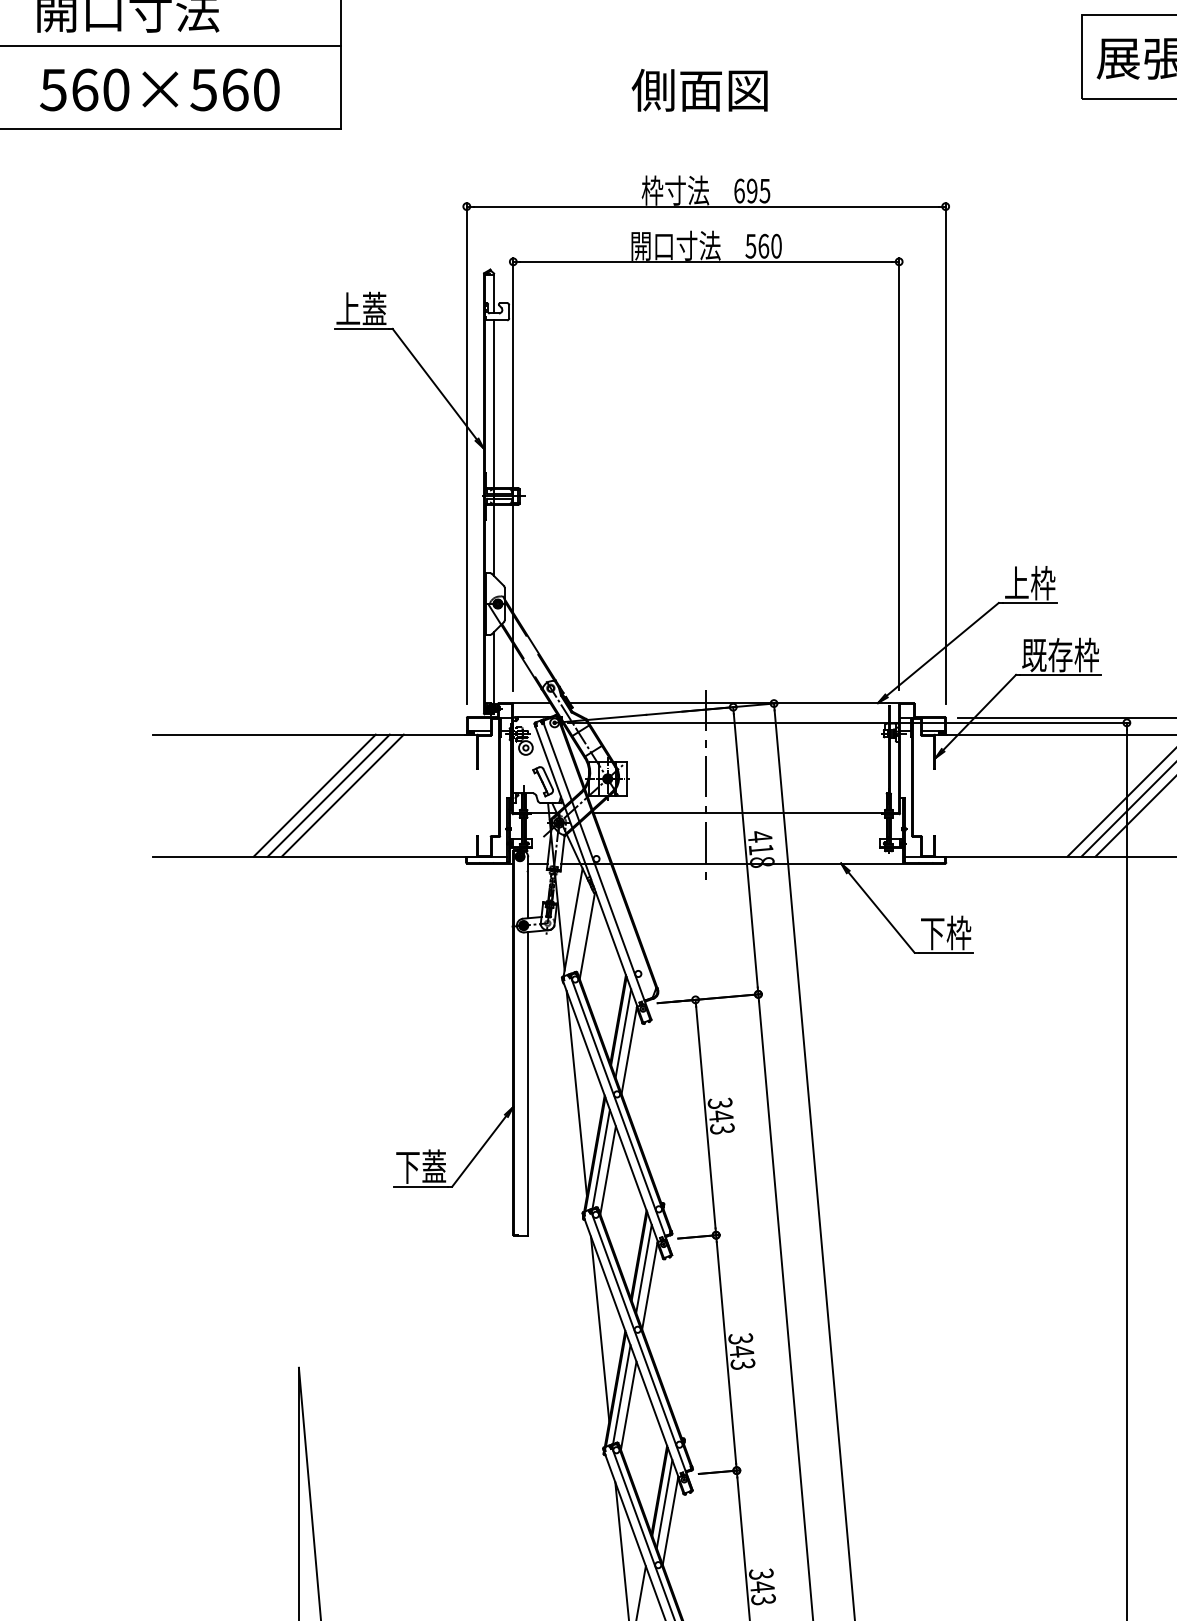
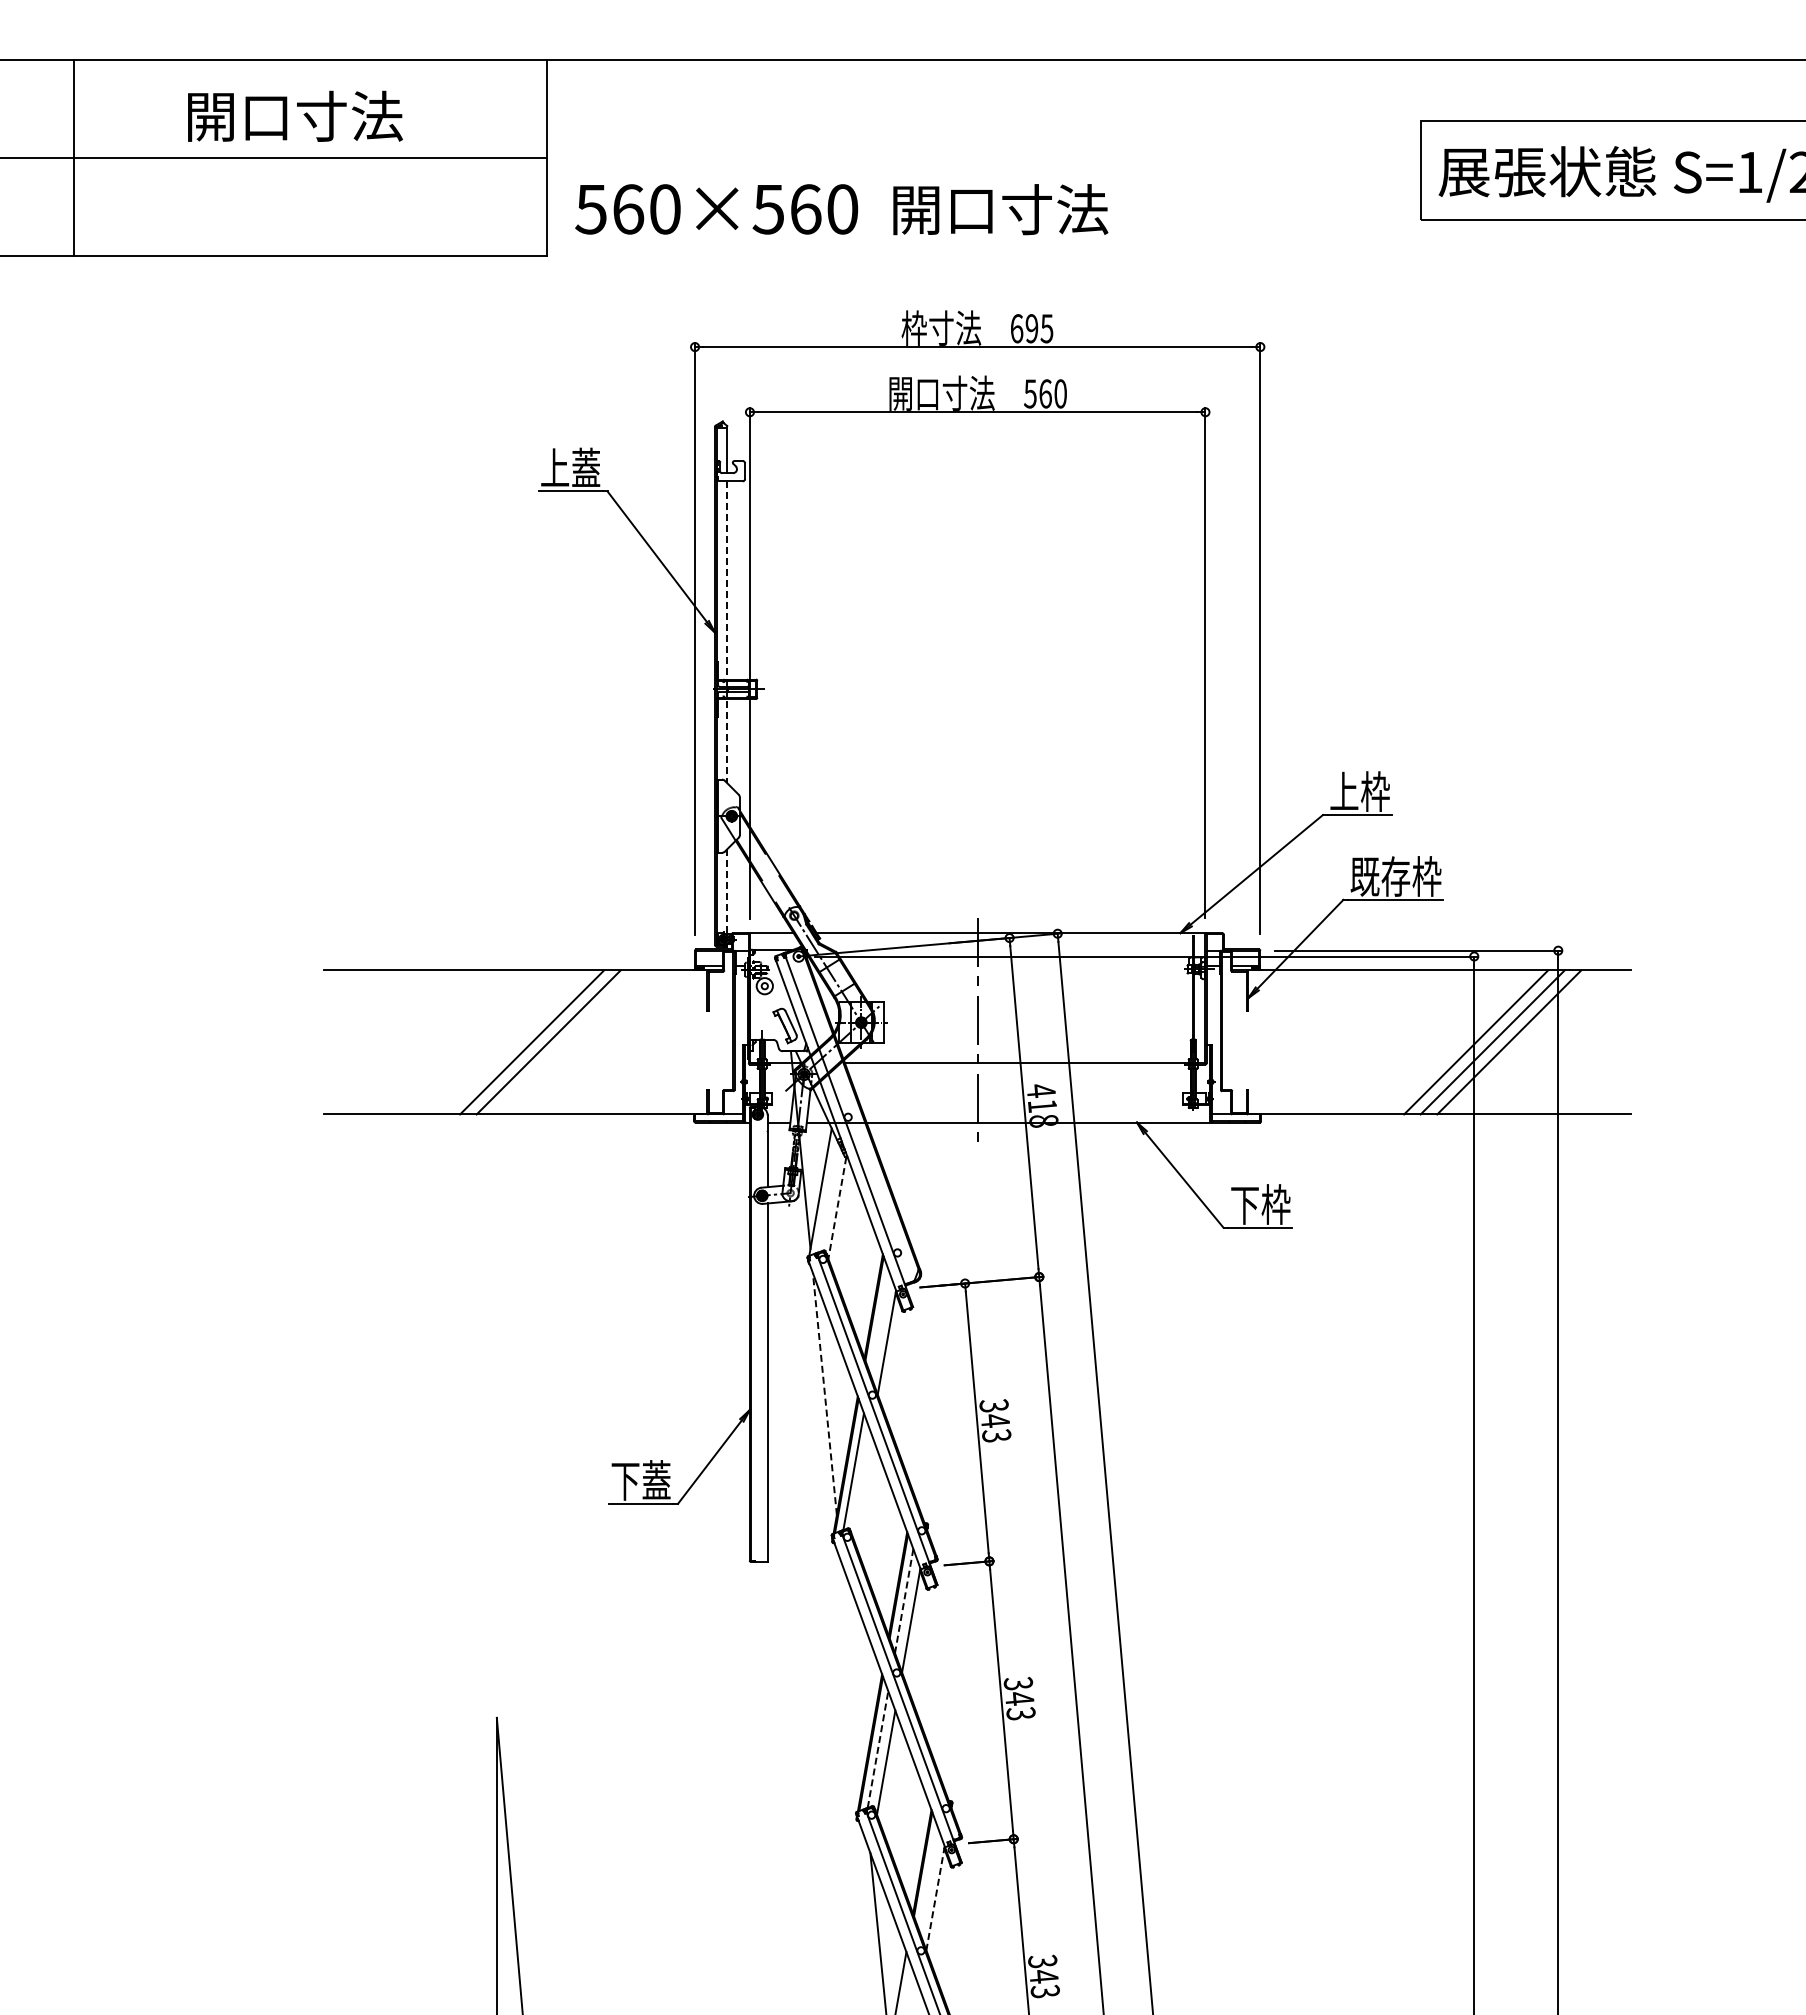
text: (159, 90) -> (716, 209), moved
text: (723, 90) -> (998, 209), 側面図 -> 開口寸法
line: (494, 448) -> (727, 632), solid -> dashed
line: (494, 668) -> (727, 892), solid -> dashed
line: (314, 795) -> (515, 1042), removed
line: (587, 936) -> (837, 1208), solid -> dashed
line: (623, 1033) -> (879, 1323), removed
line: (576, 1093) -> (824, 1394), solid -> dashed
line: (607, 1170) -> (861, 1484), removed
line: (644, 1269) -> (904, 1601), solid -> dashed
line: (600, 1329) -> (852, 1672), removed
line: (622, 1394) -> (878, 1749), solid -> dashed
line: (664, 1503) -> (928, 1878), removed
line: (670, 1520) -> (935, 1898), solid -> dashed

